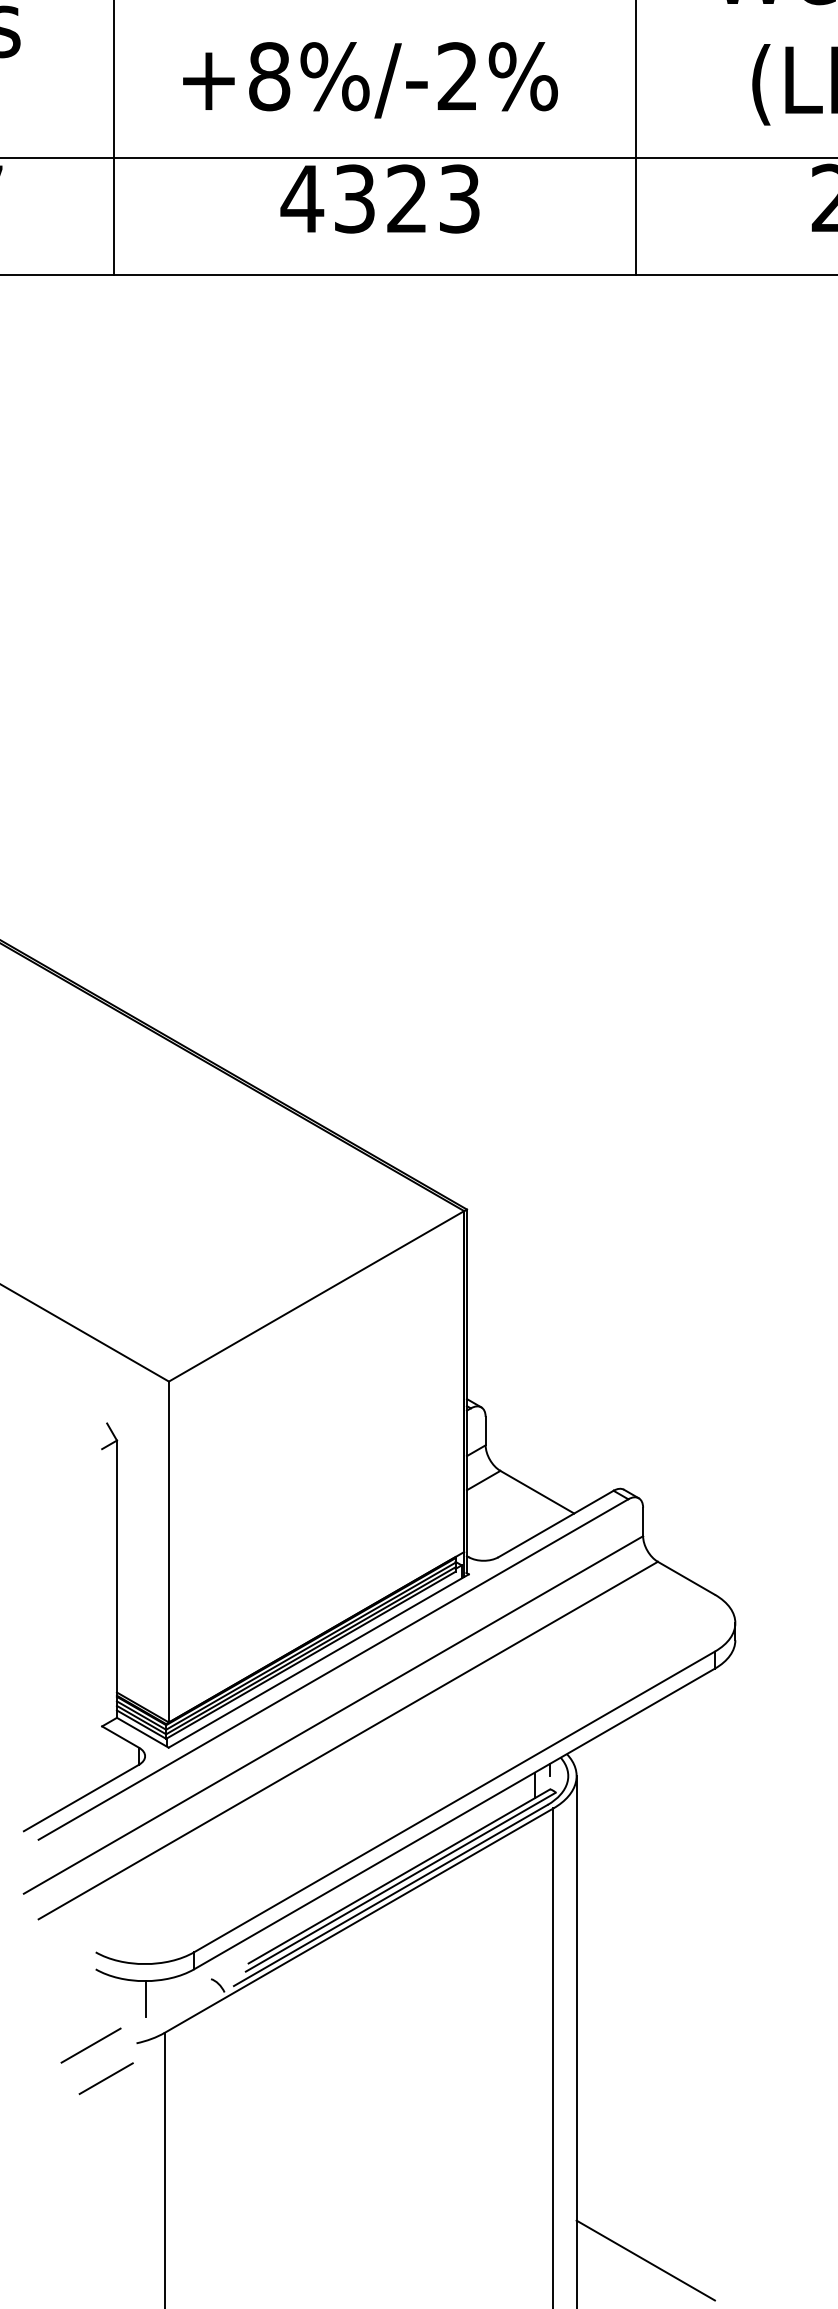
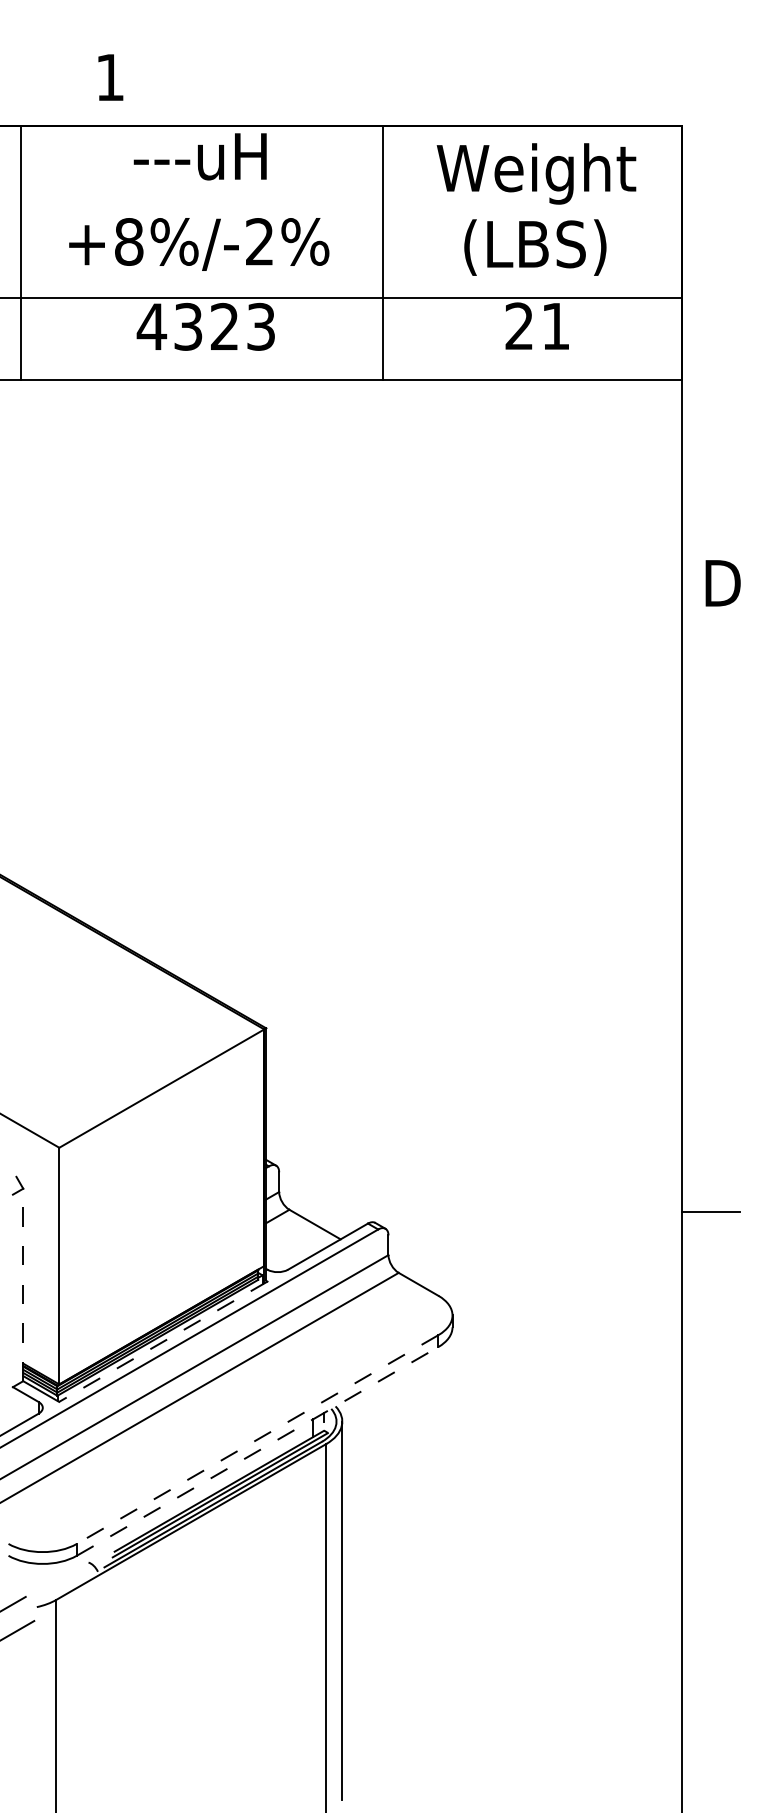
line: (117, 1578) -> (23, 1284), solid -> dashed
line: (317, 1662) -> (162, 1342), solid -> dashed
line: (454, 1801) -> (257, 1439), solid -> dashed
line: (454, 1819) -> (257, 1451), solid -> dashed
line: (146, 1997) -> (43, 1575), removed
line: (646, 2259) -> (390, 1757), removed

